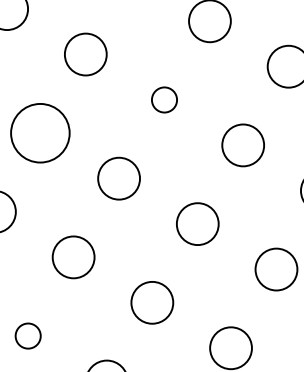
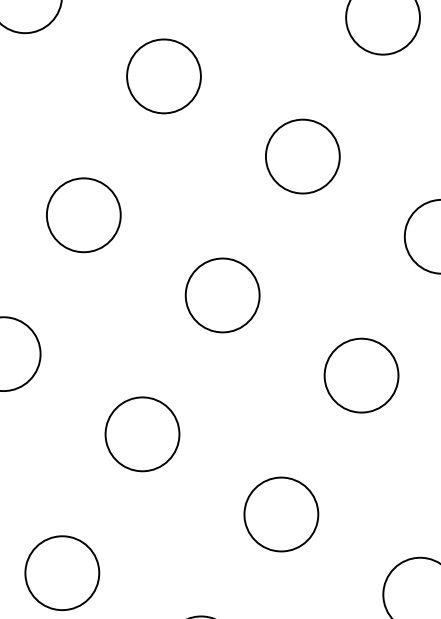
circle: (164, 99) -> (302, 155), size x1.67
circle: (40, 133) -> (84, 215), size x0.71
circle: (28, 336) -> (62, 573), size x1.67

